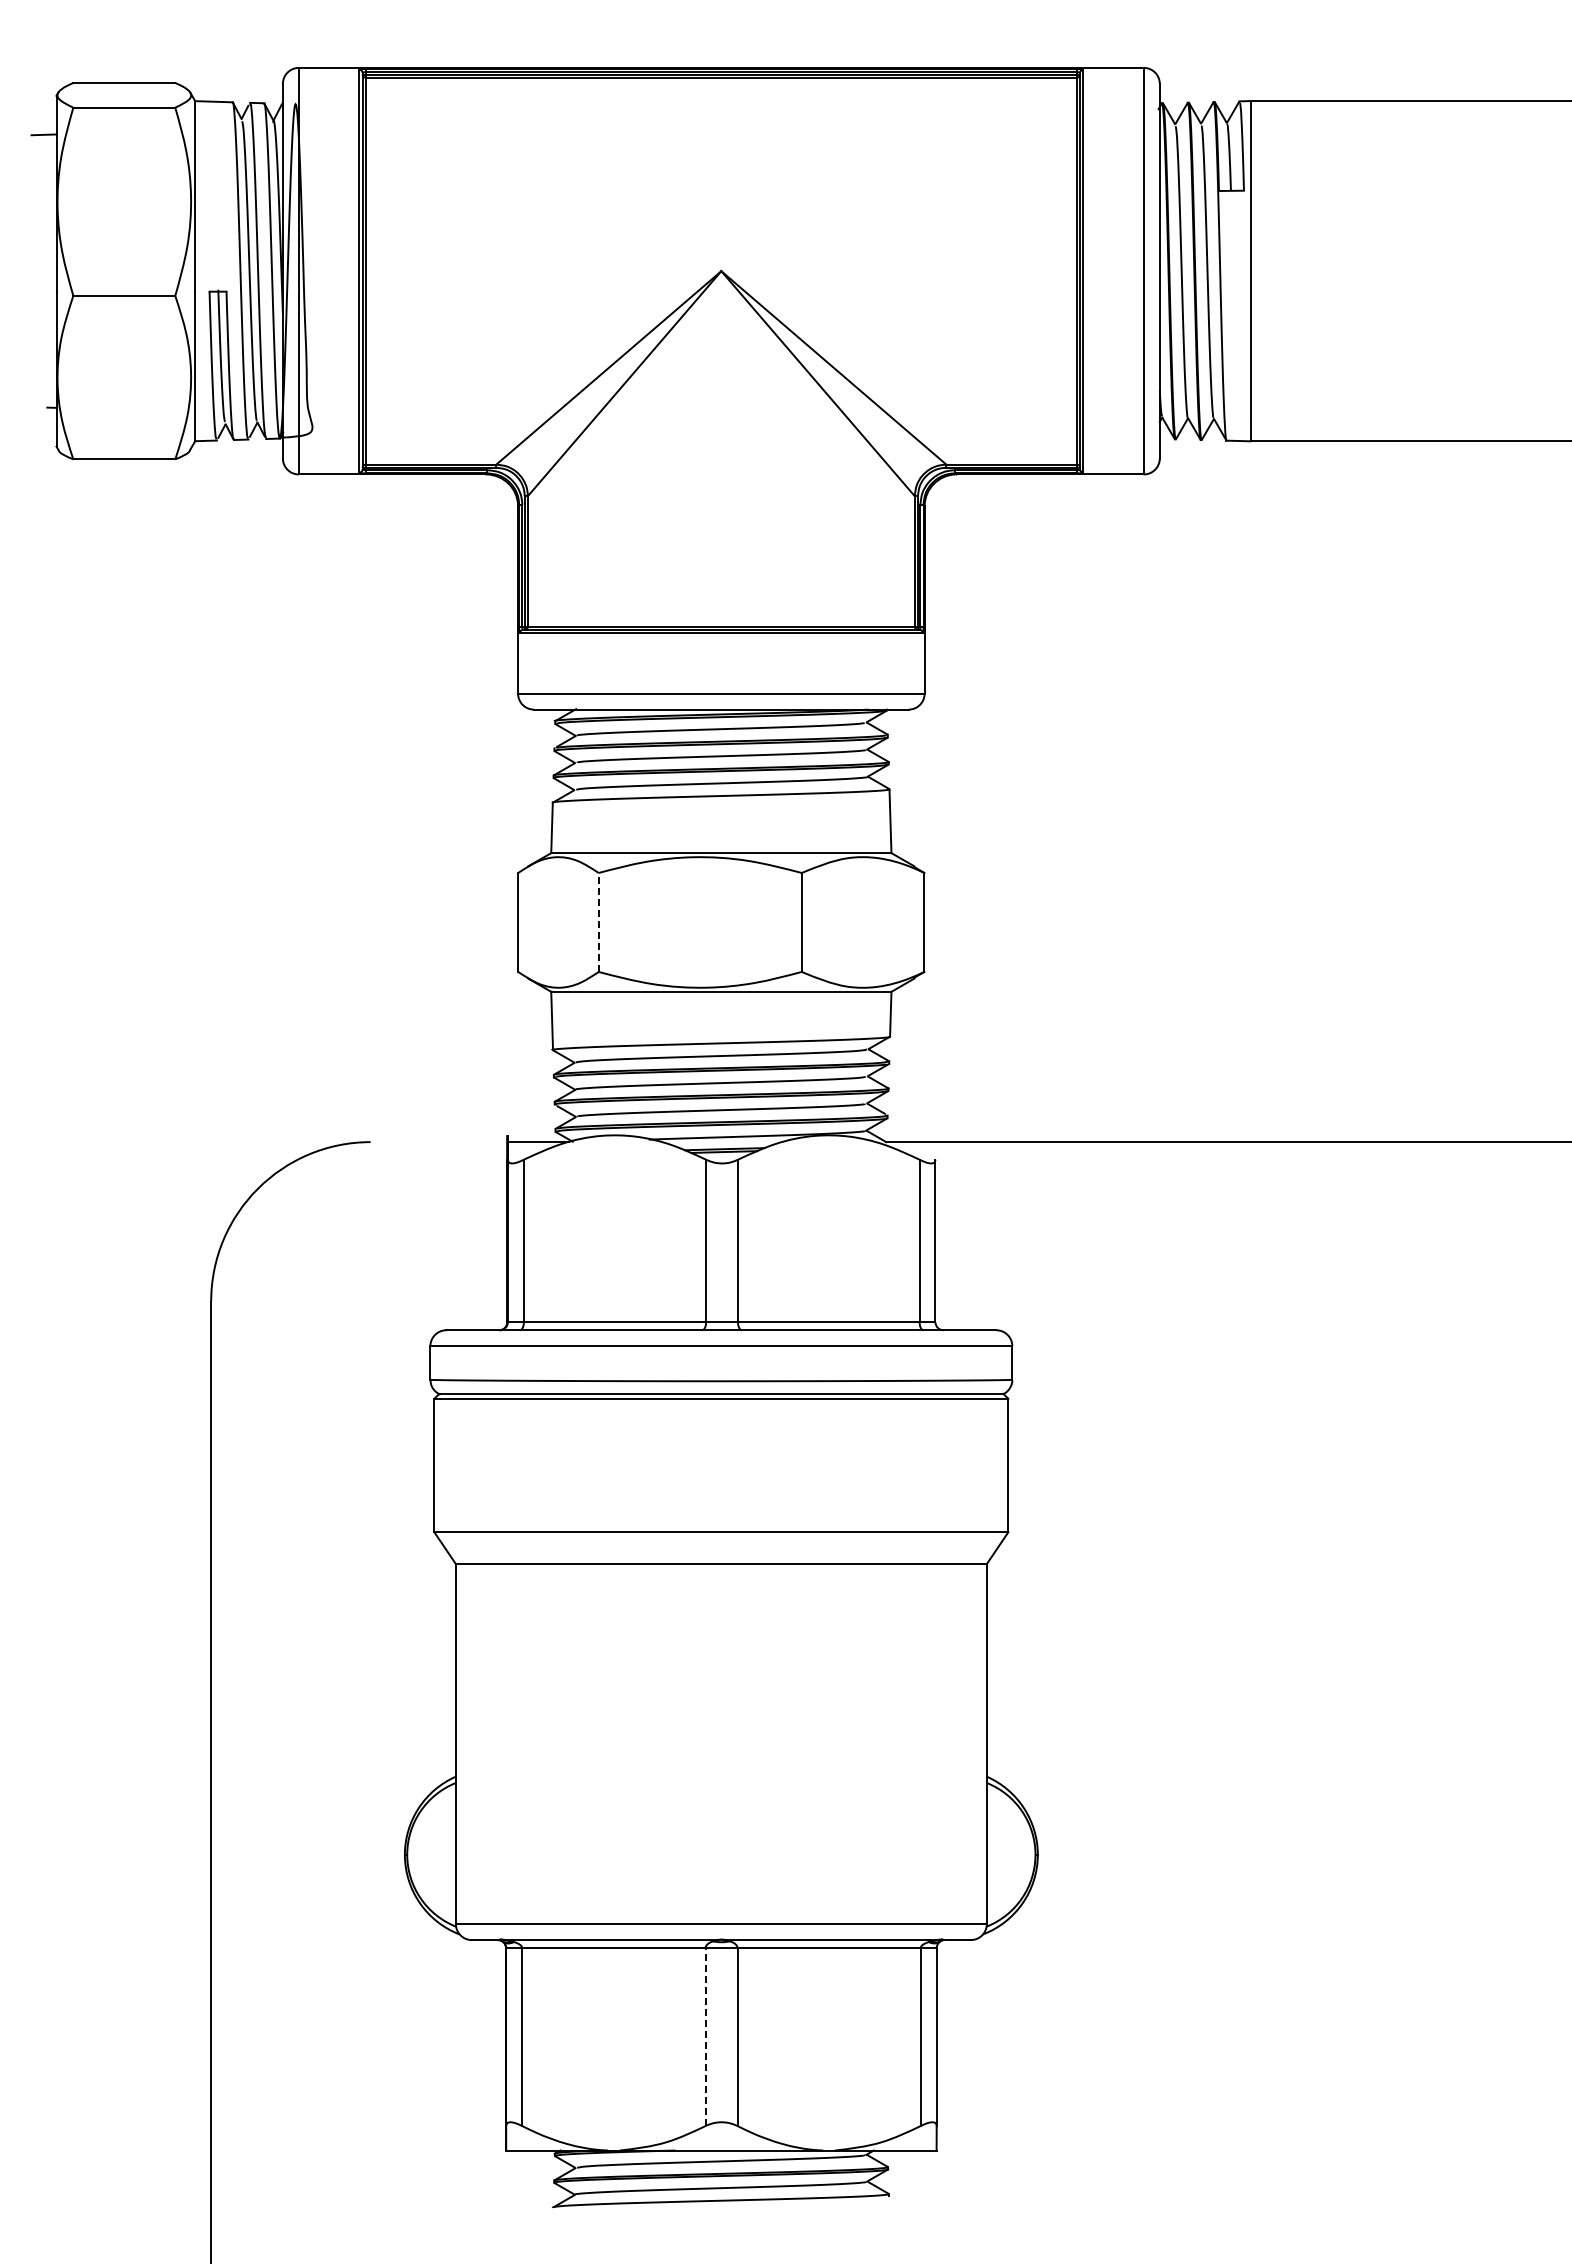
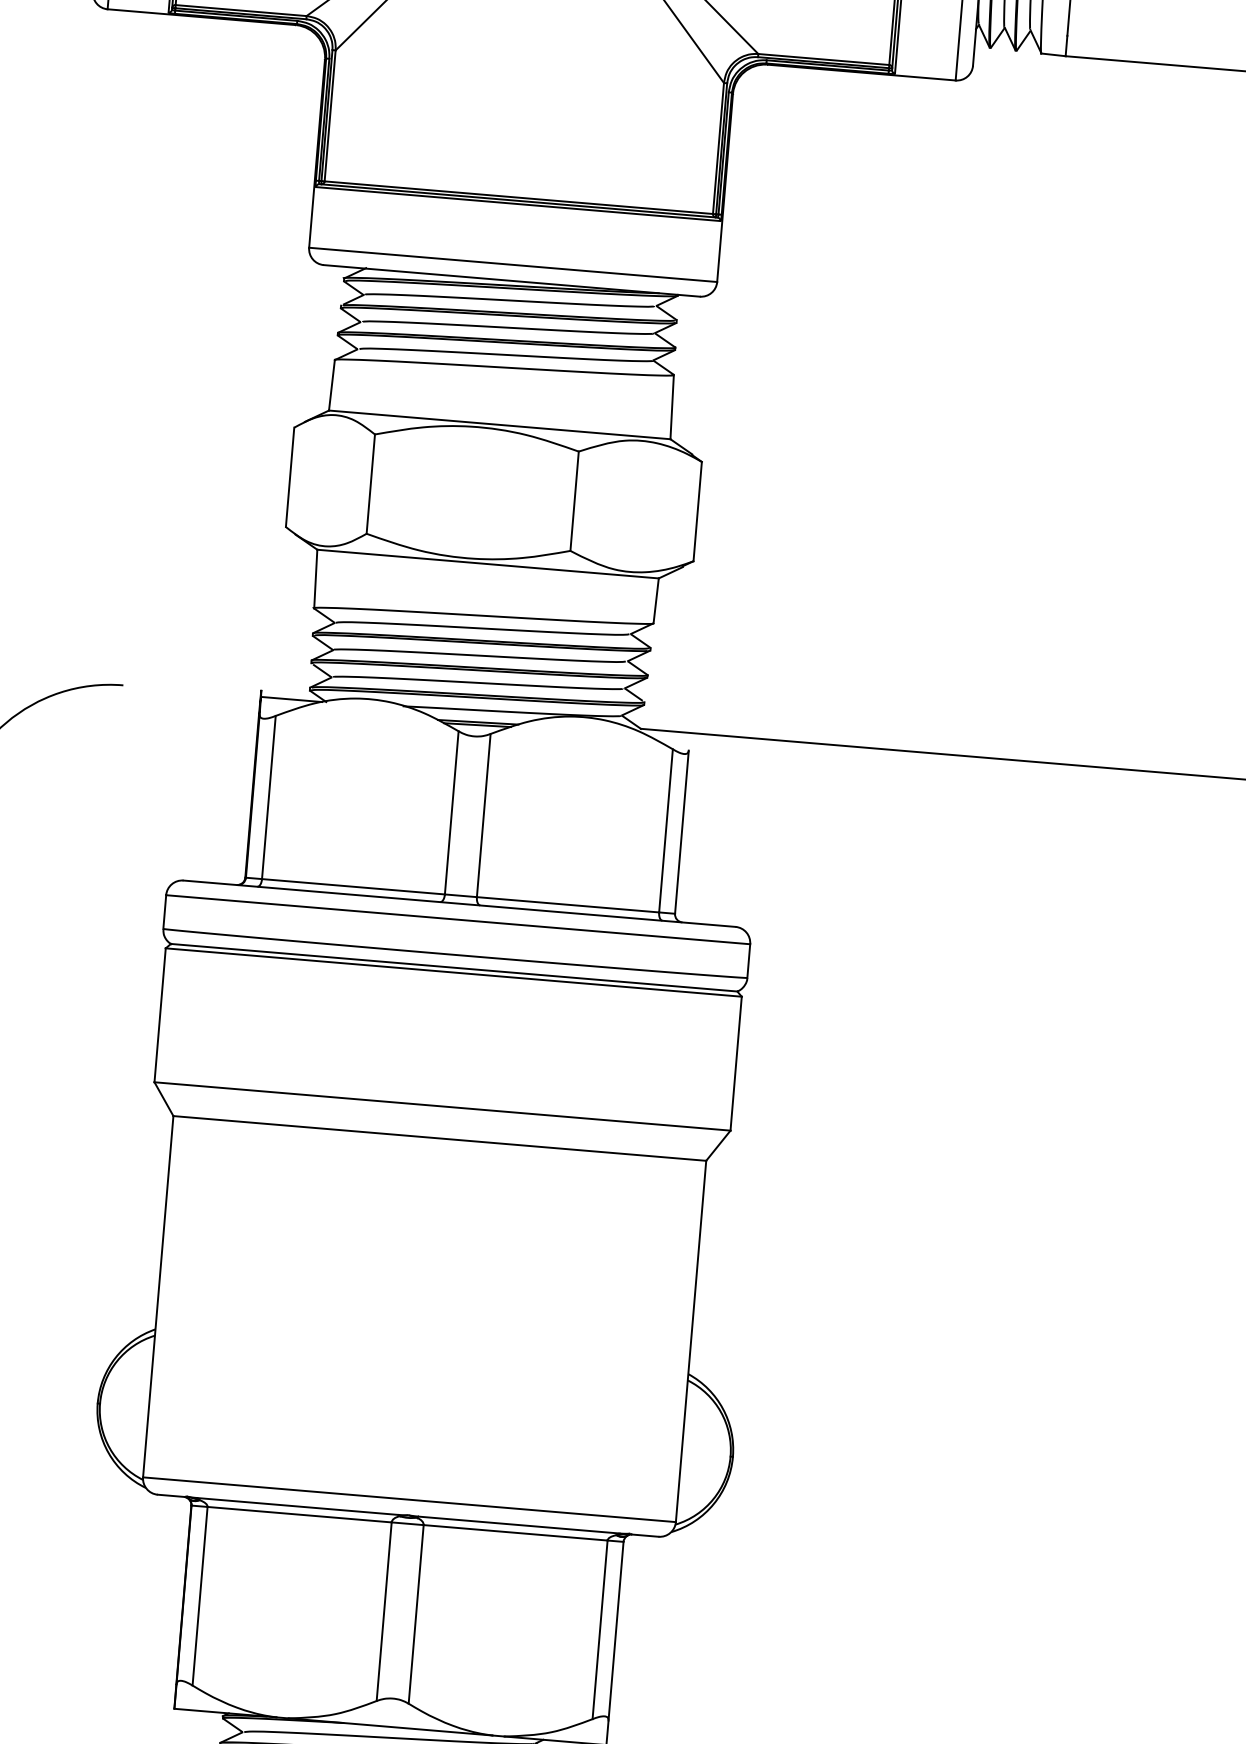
line: (598, 921) -> (370, 483), dashed -> solid
line: (705, 2037) -> (384, 1612), dashed -> solid

